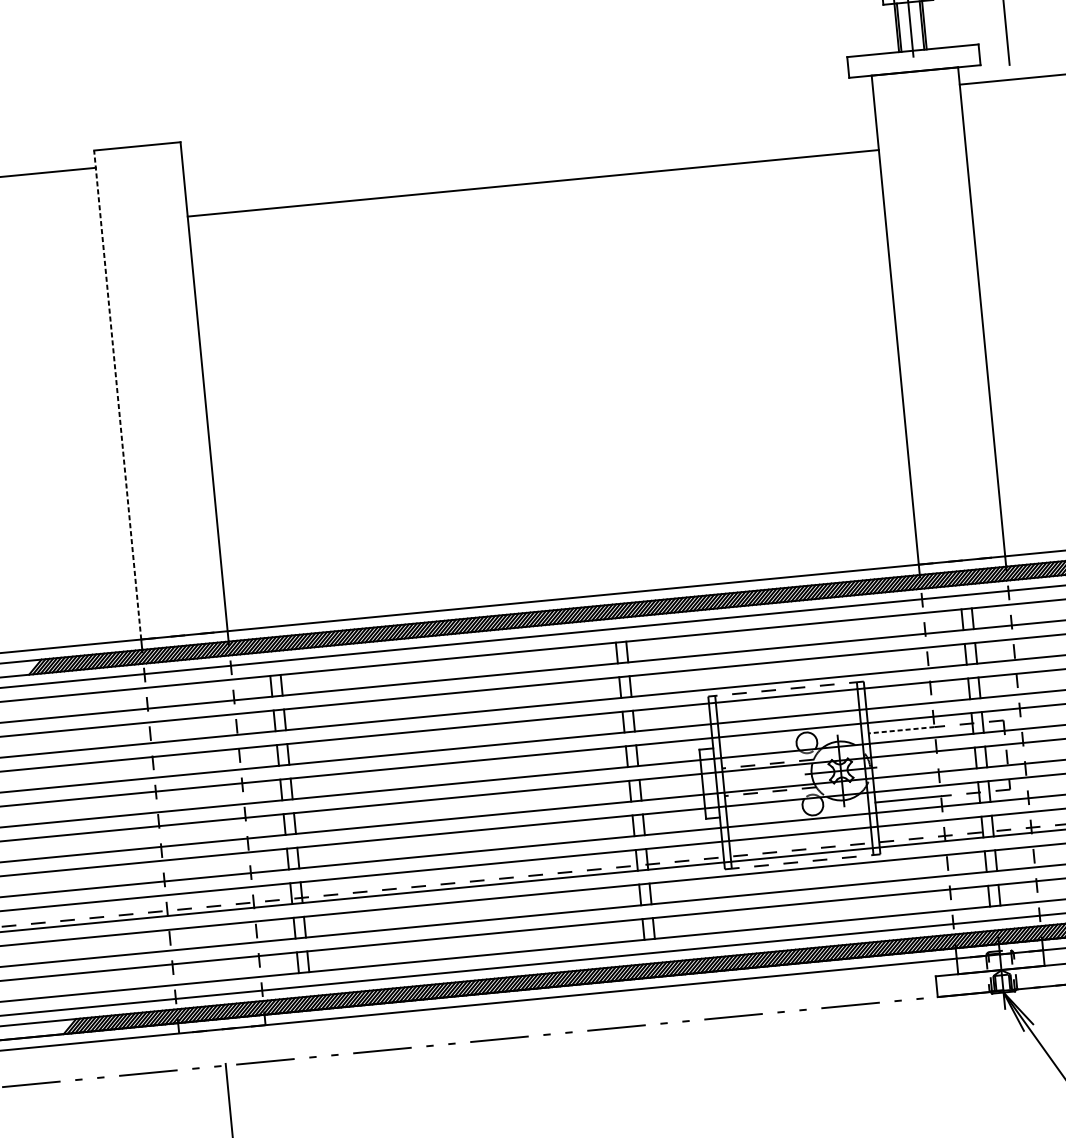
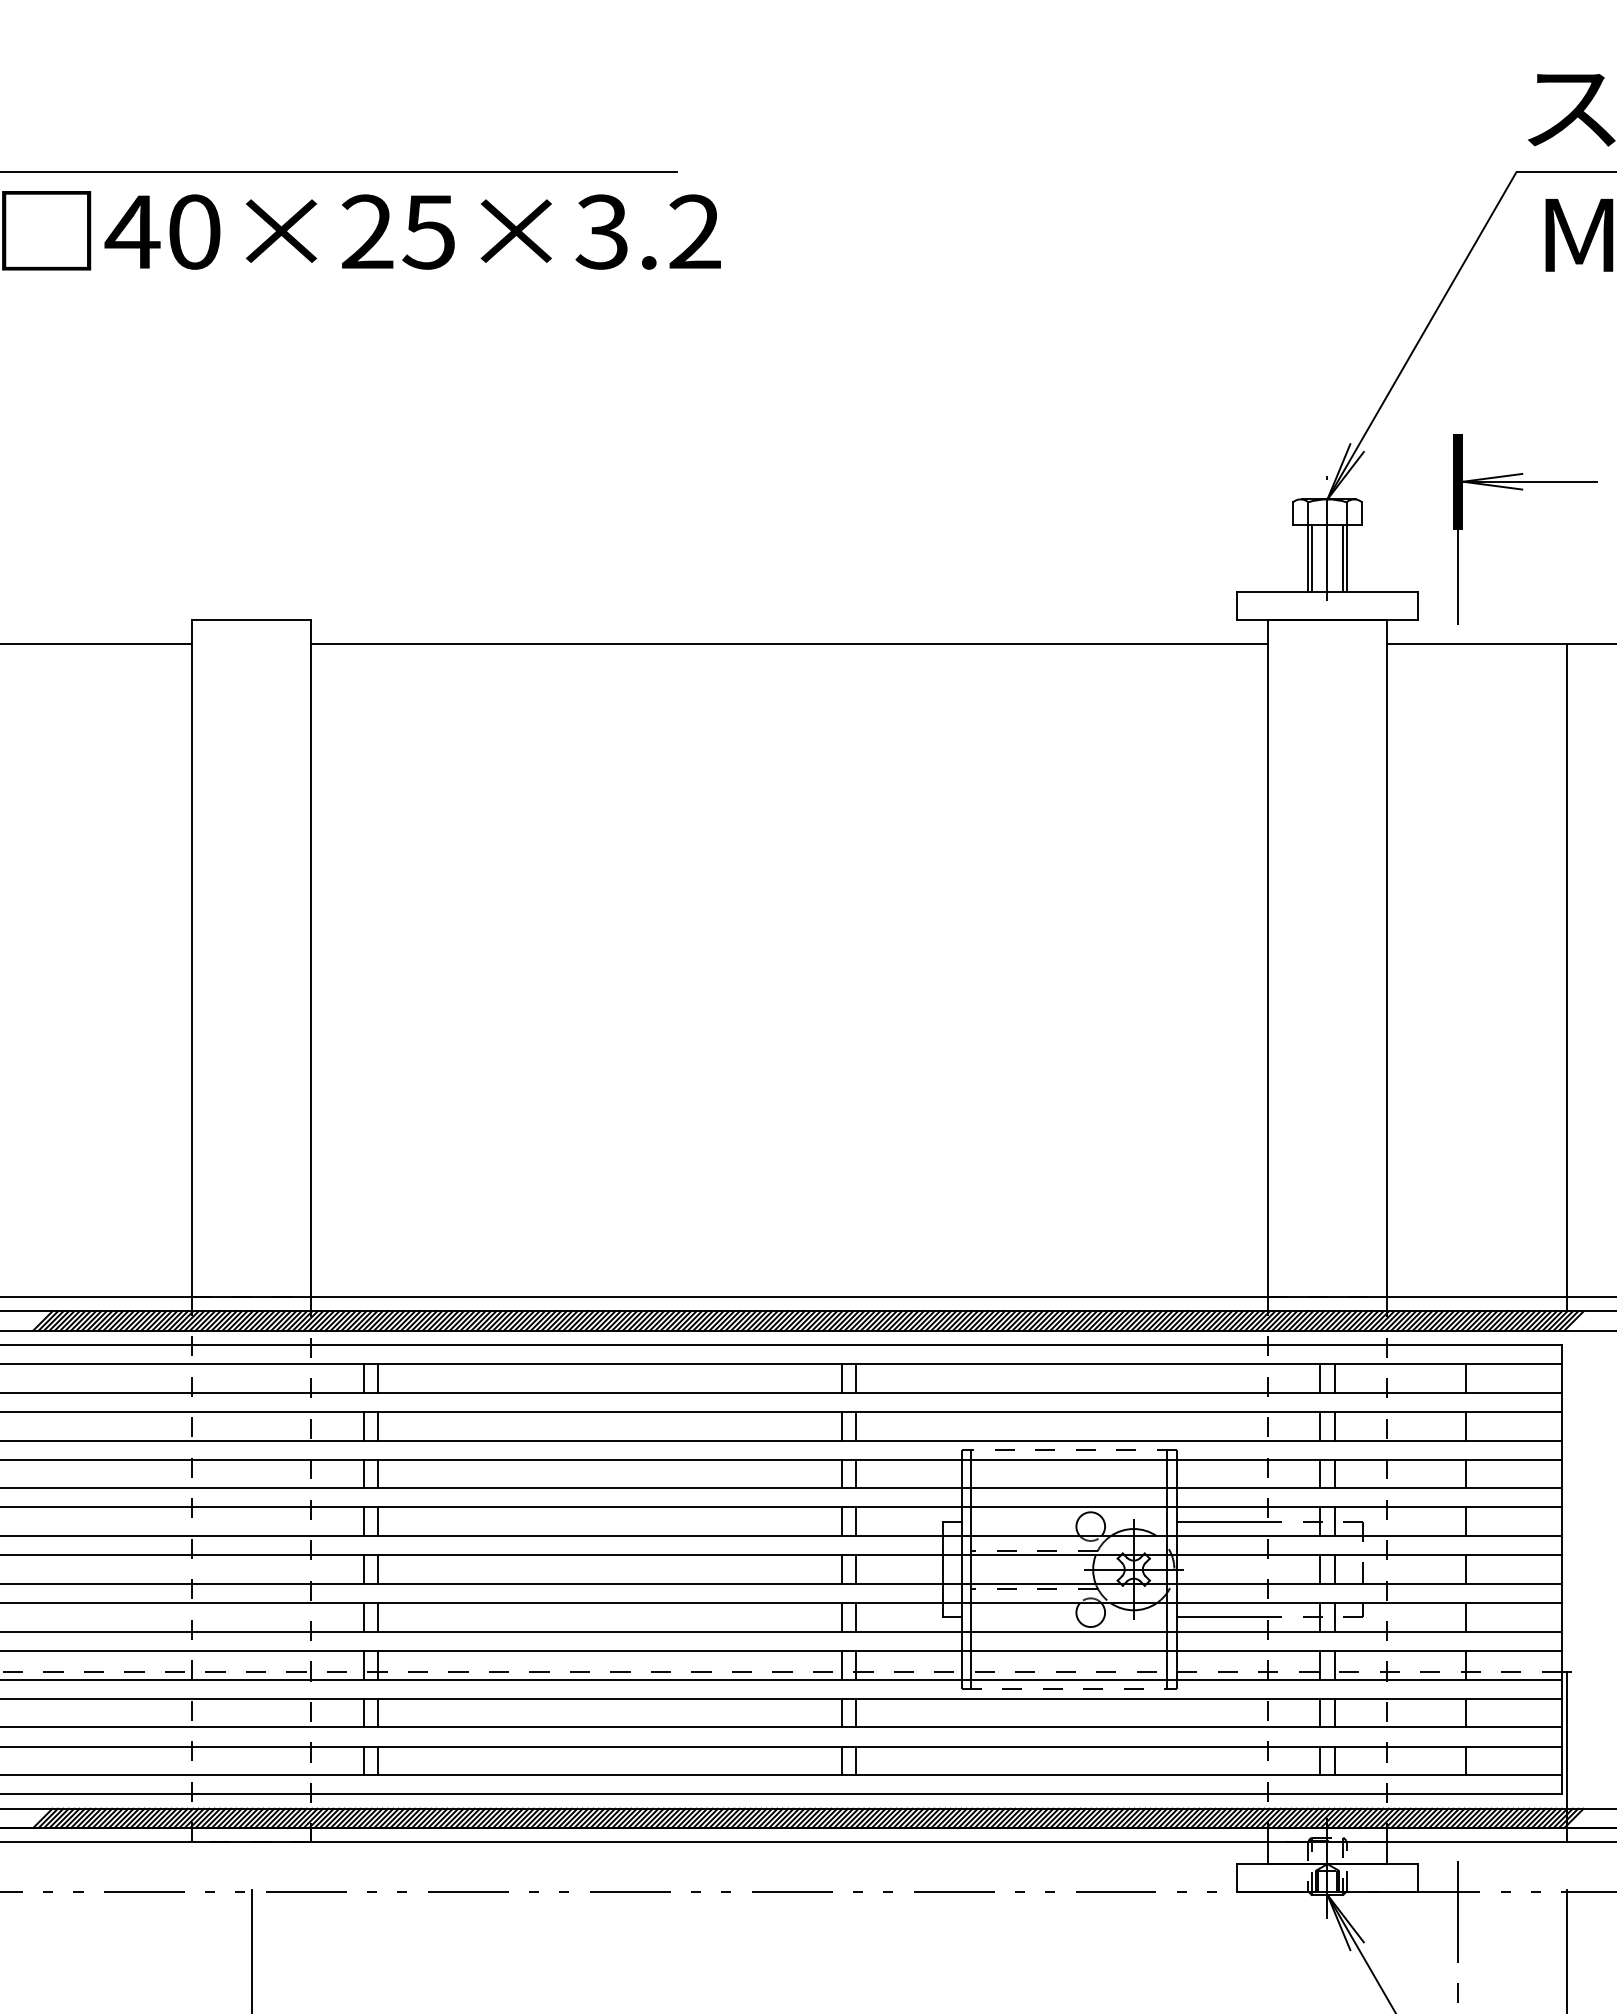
line: (533, 183) -> (789, 644), moved
line: (117, 394) -> (191, 958), dashed -> solid
line: (901, 730) -> (1221, 1521), dashed -> solid

